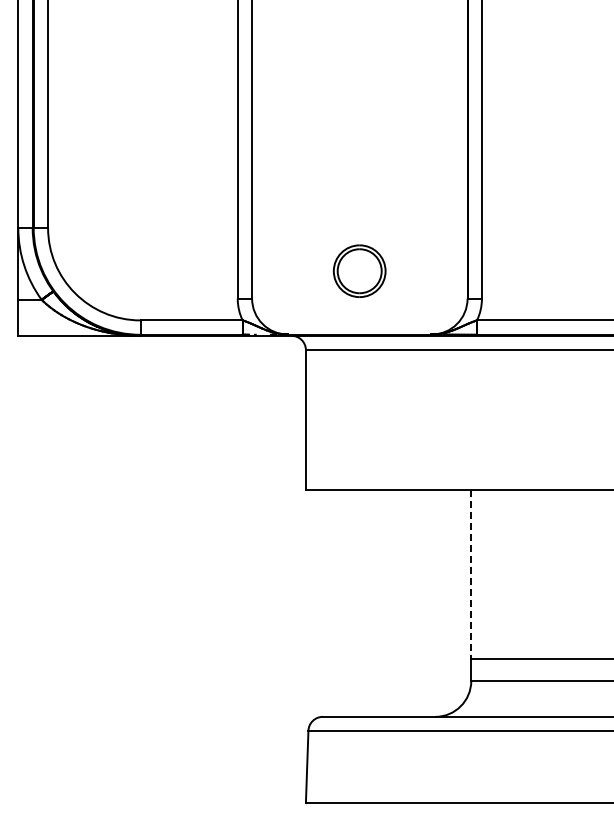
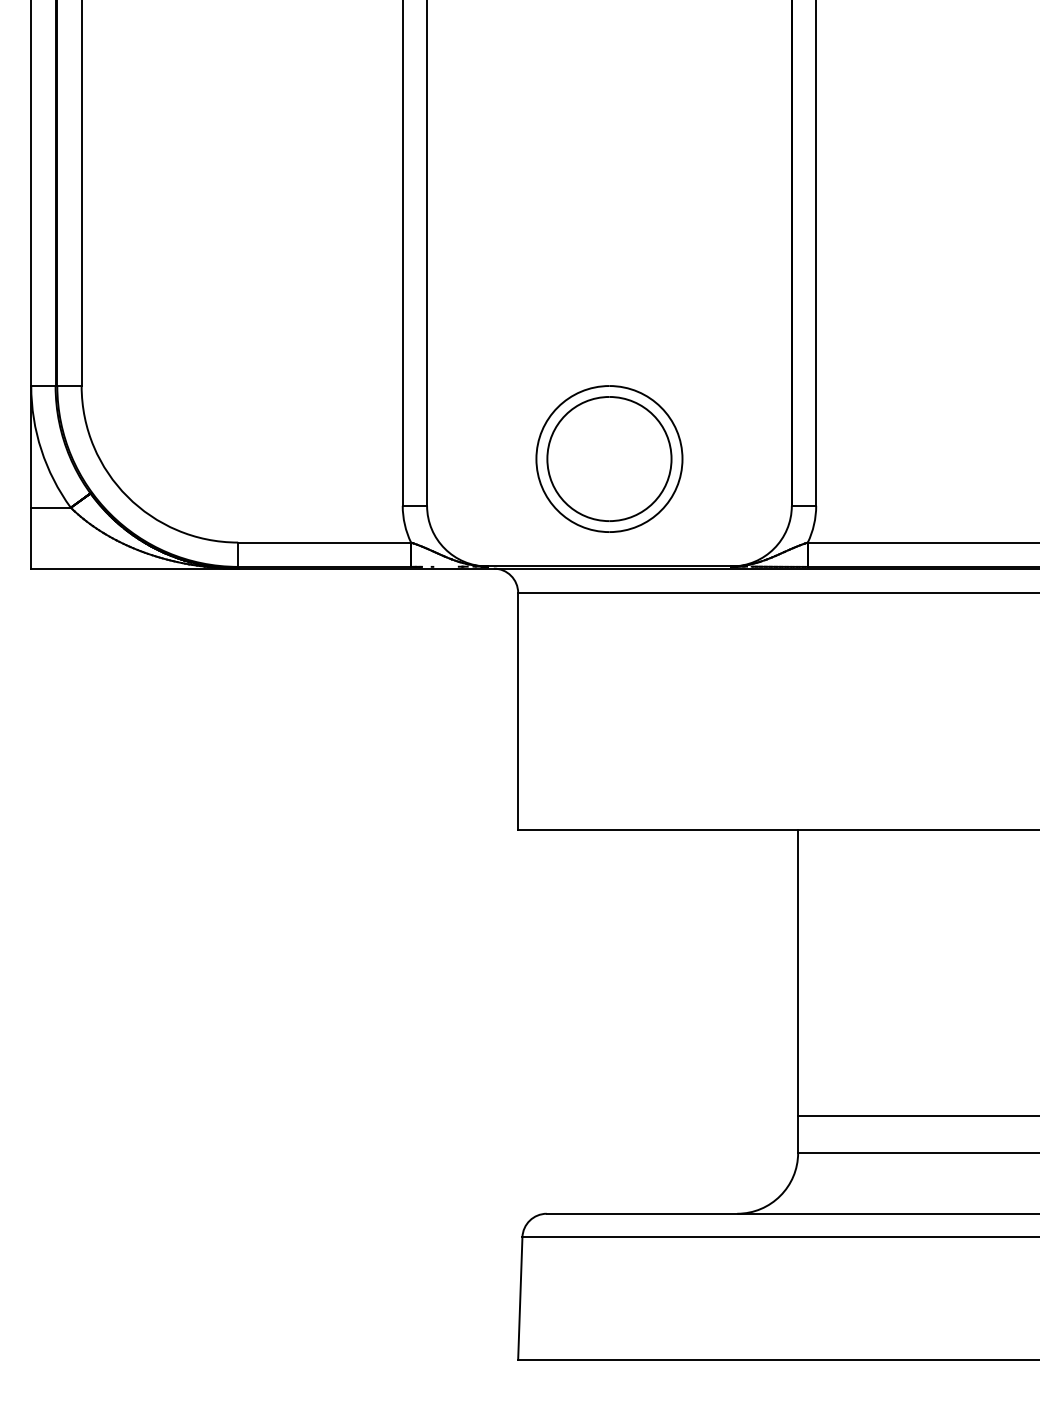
part: (359, 271) -> (608, 459), size x1.67
line: (471, 575) -> (798, 974), dashed -> solid

